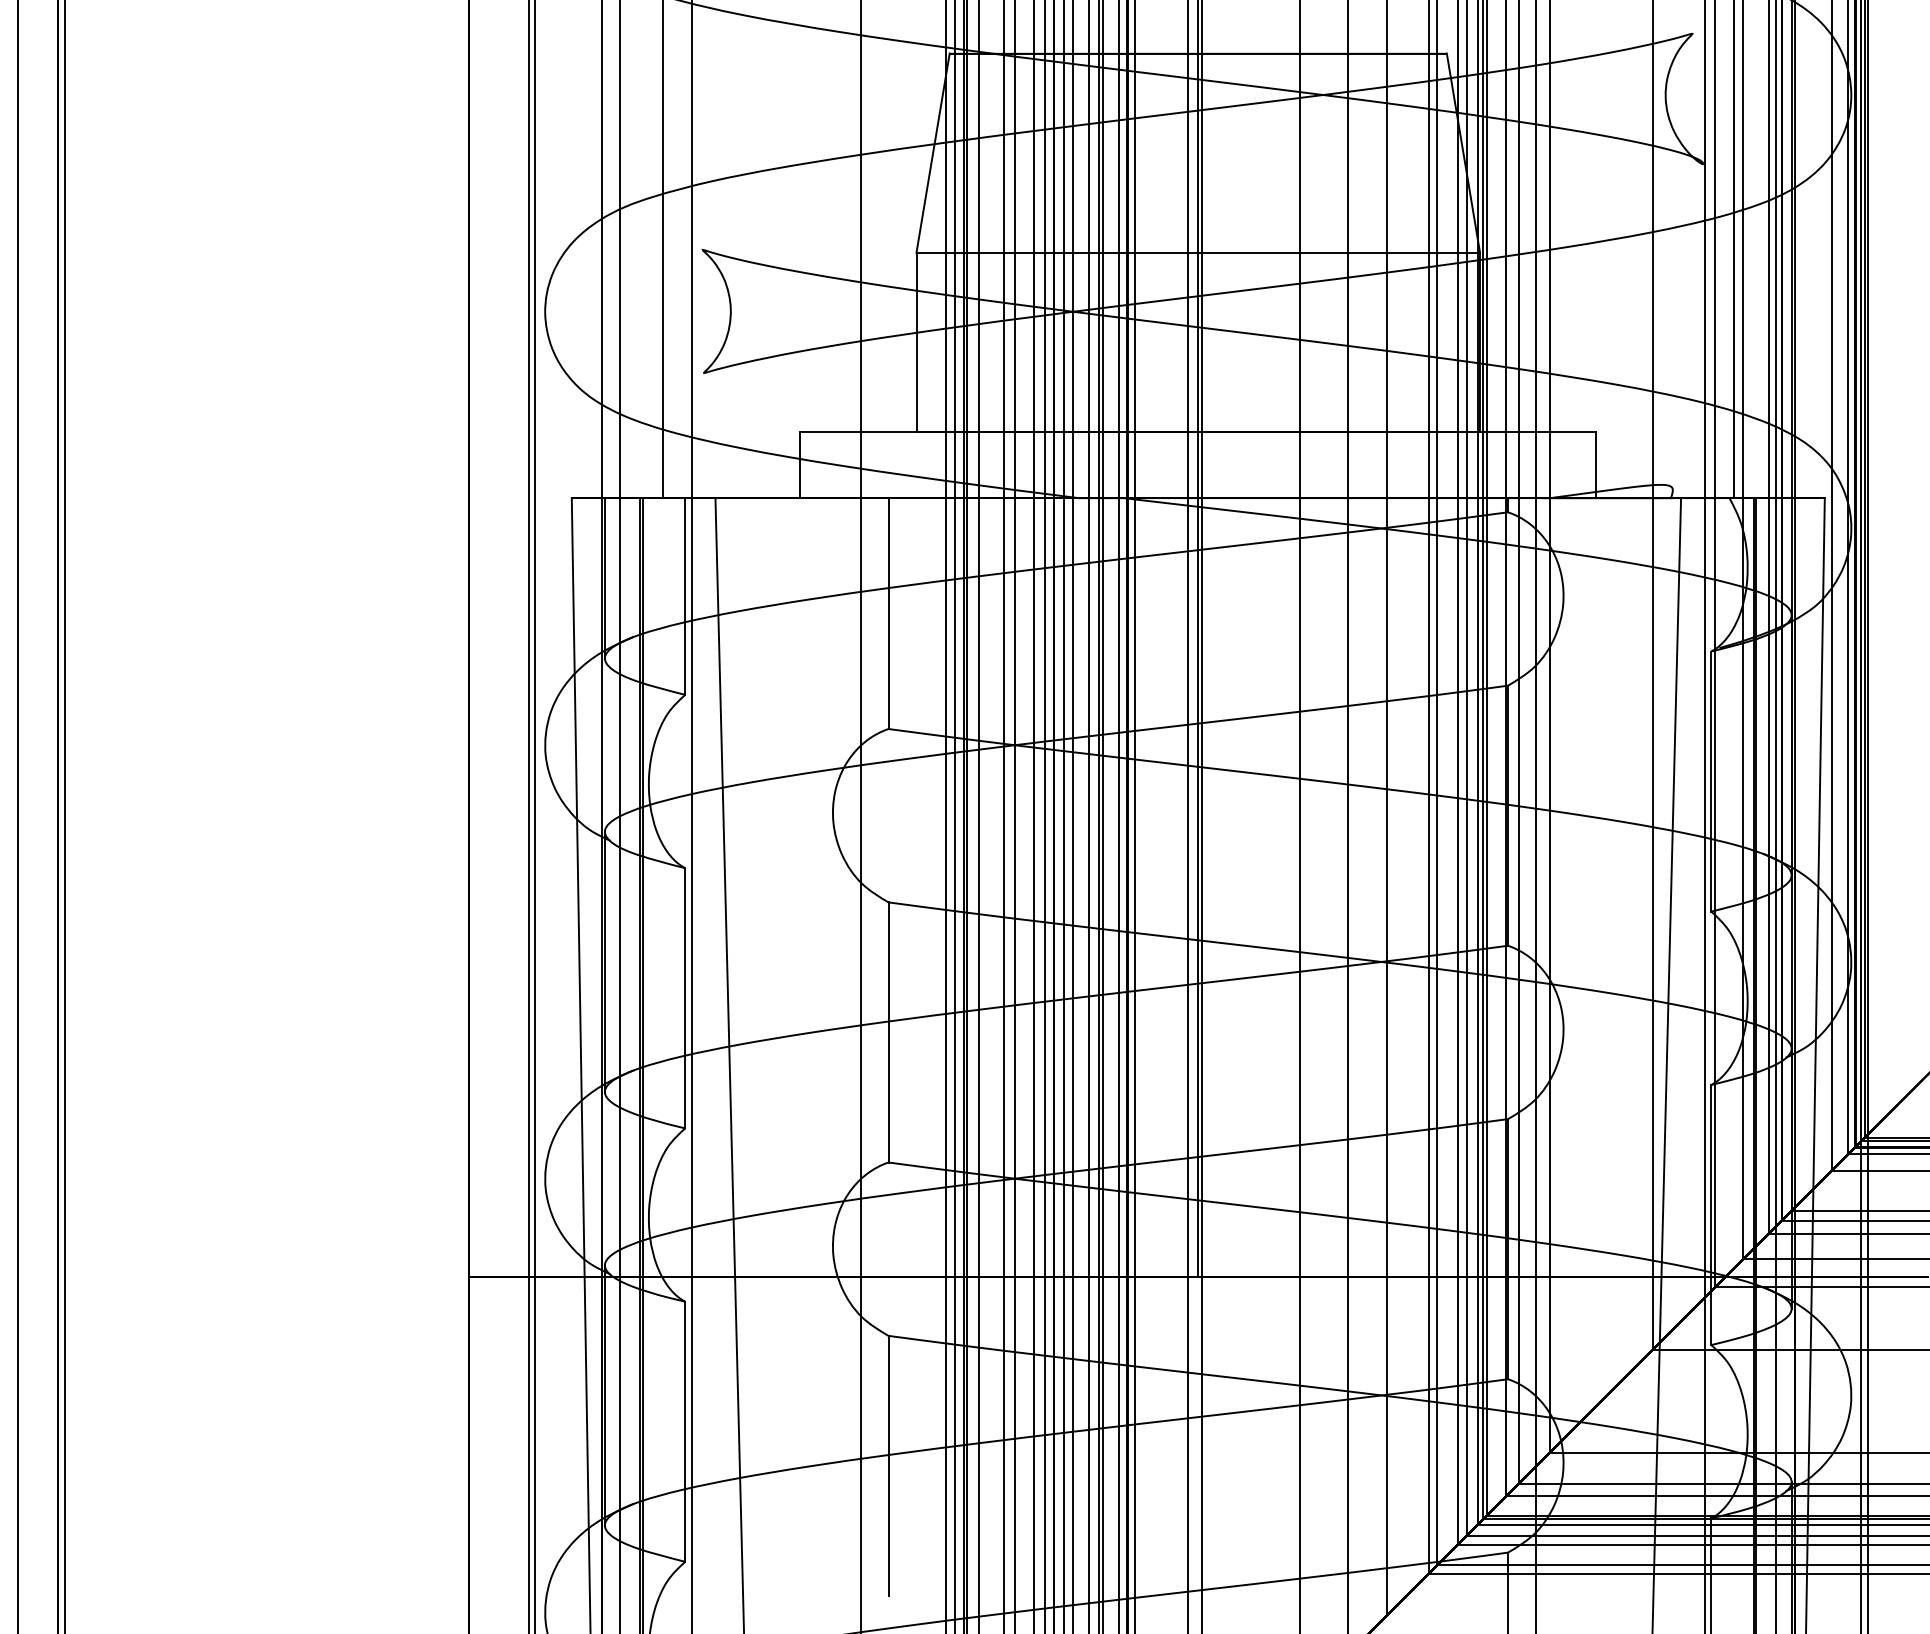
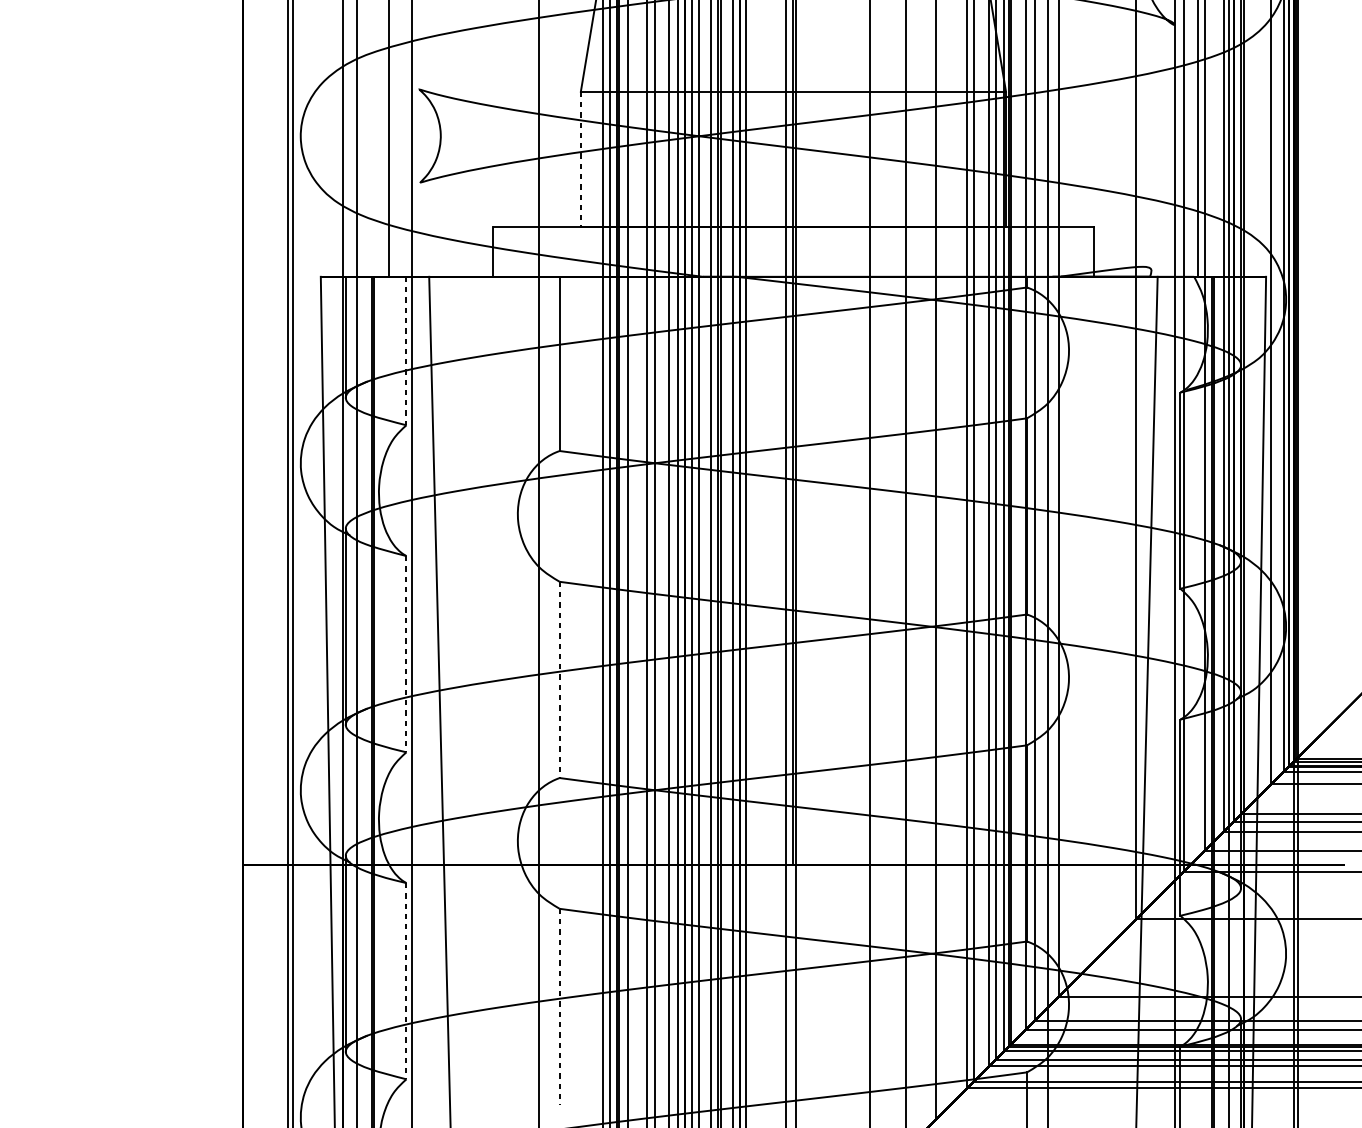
line: (916, 342) -> (580, 159), solid -> dashed
line: (685, 596) -> (406, 351), solid -> dashed
line: (685, 998) -> (406, 654), solid -> dashed
line: (888, 1032) -> (559, 679), solid -> dashed
line: (685, 1432) -> (406, 981), solid -> dashed
line: (888, 1466) -> (559, 1007), solid -> dashed

